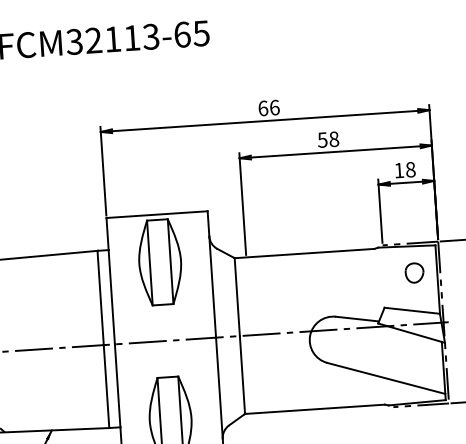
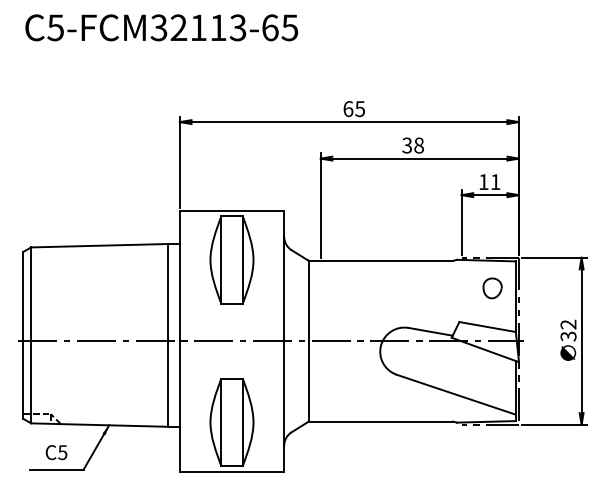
text: (274, 107) -> (360, 108), 66 -> 65
text: (321, 139) -> (406, 144), 58 -> 38
text: (410, 170) -> (495, 182), 18 -> 11

